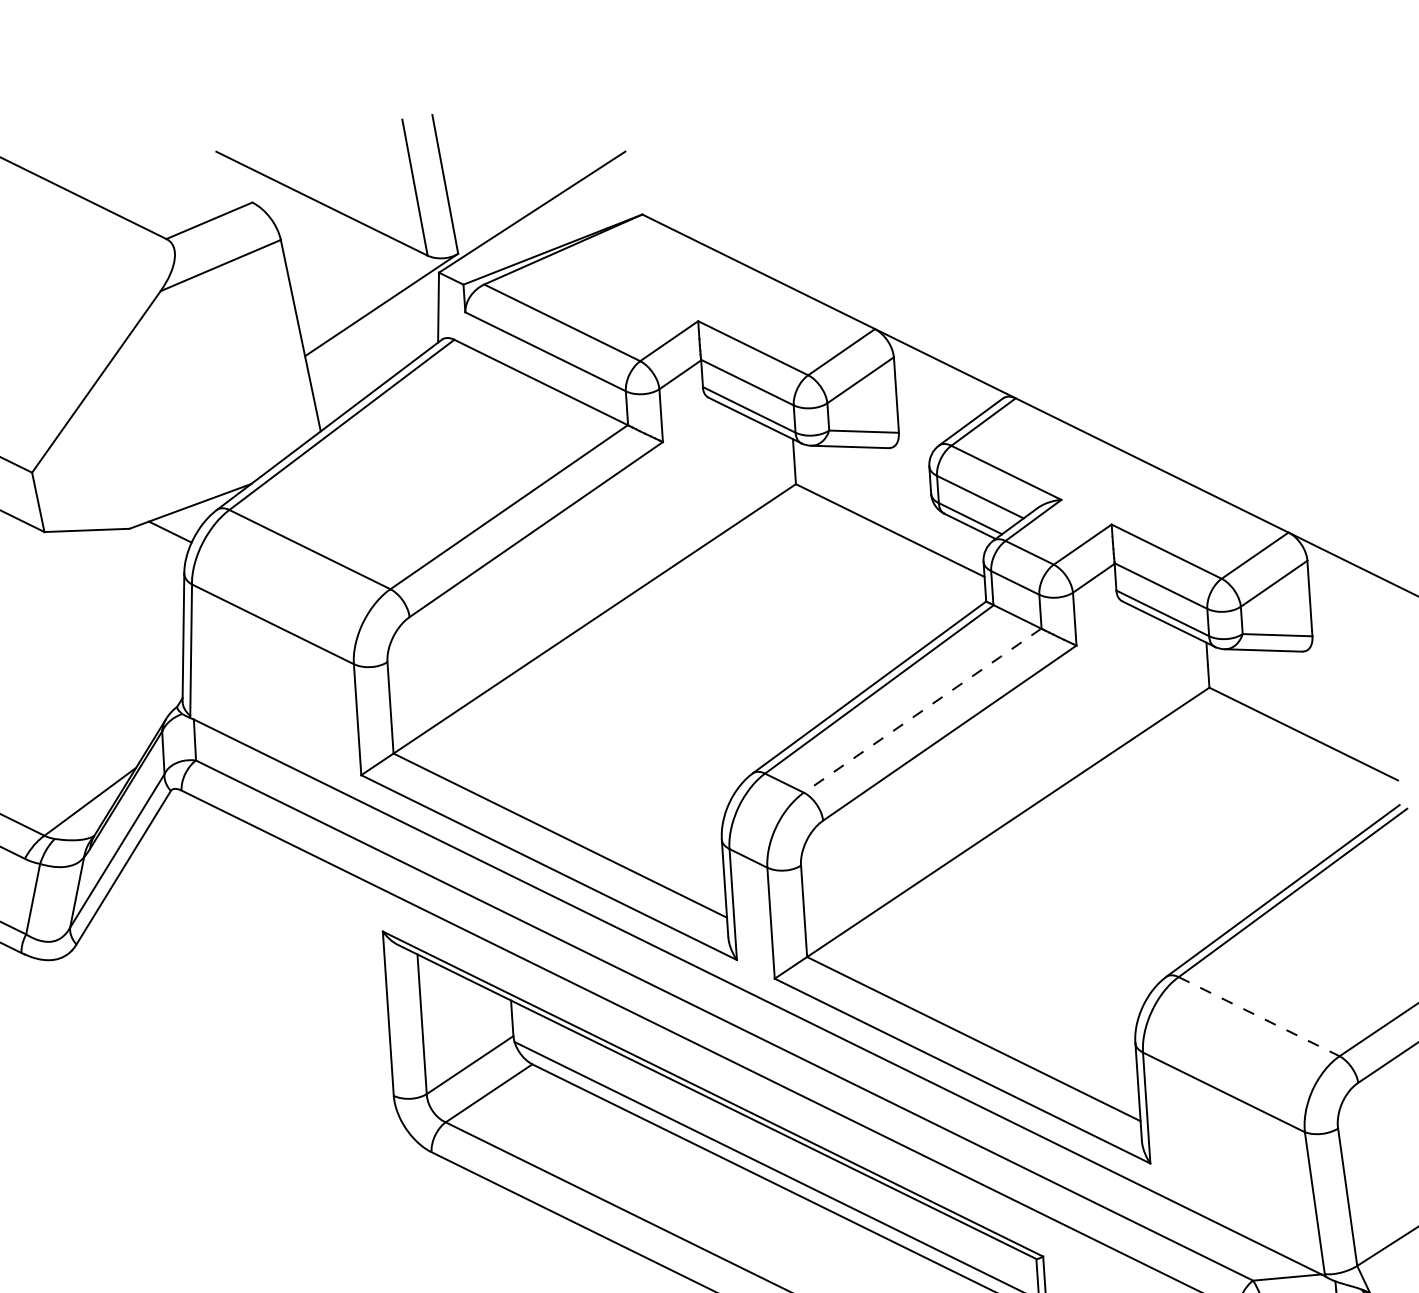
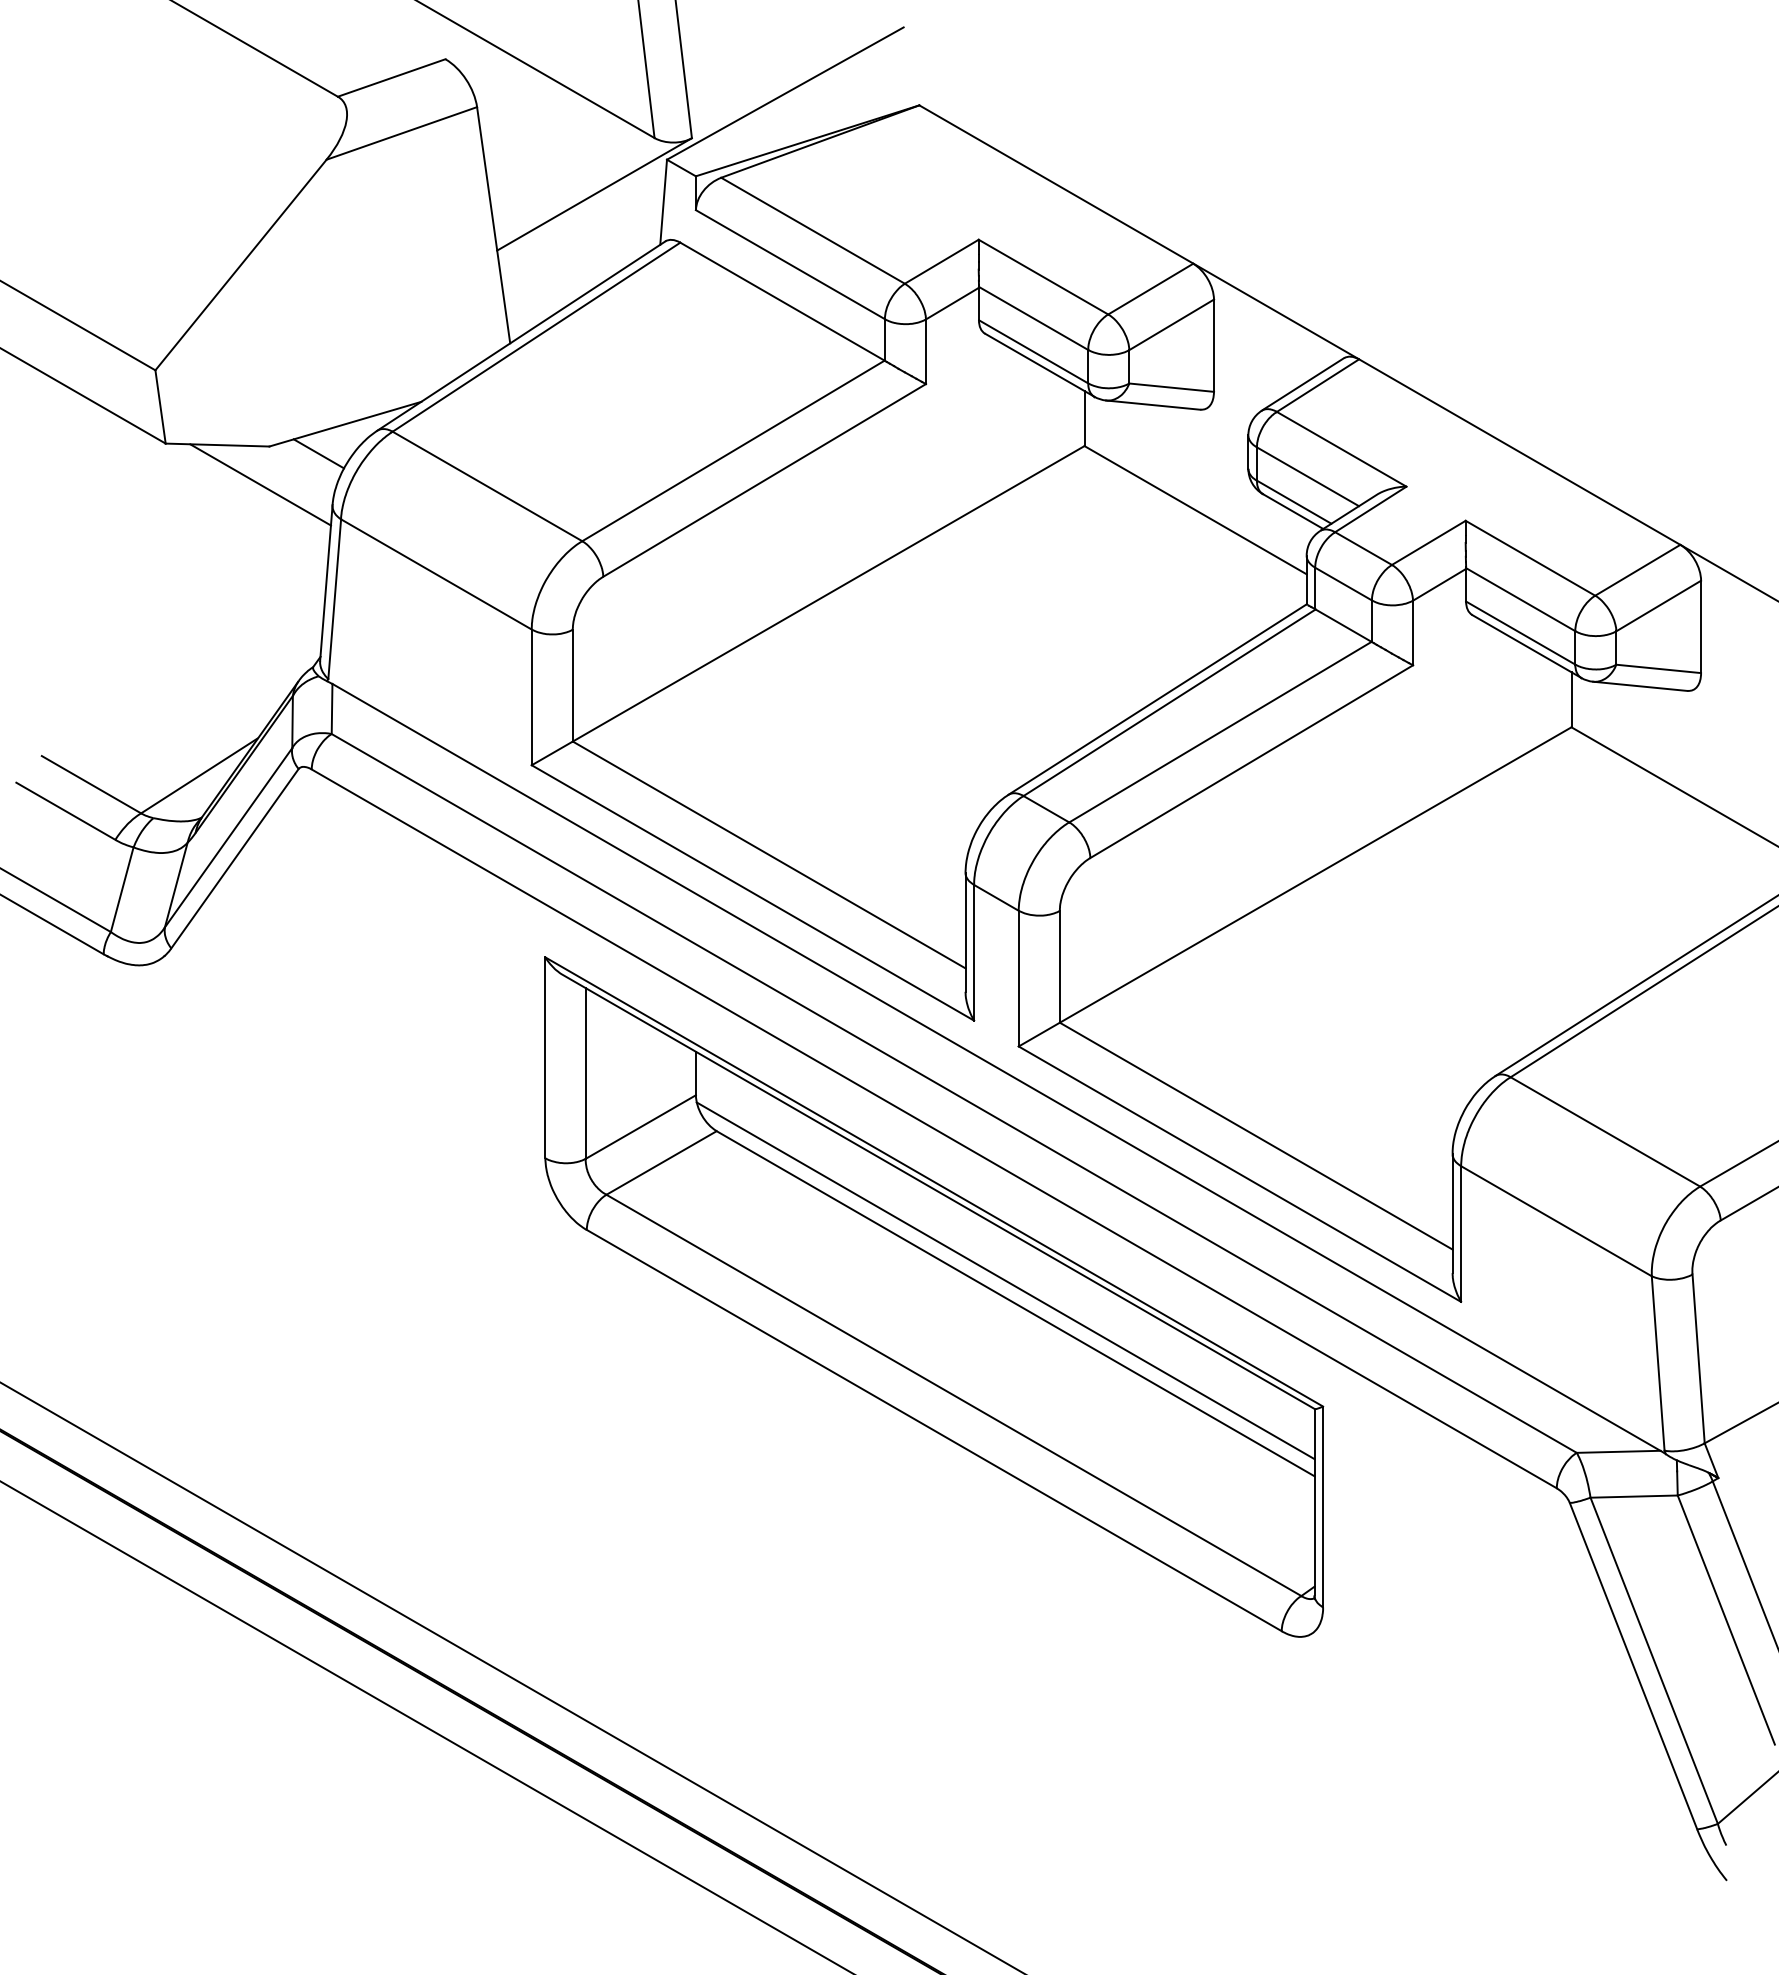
line: (124, 560) -> (260, 484), added
line: (922, 710) -> (1220, 732), dashed -> solid
line: (1259, 1017) -> (1605, 1132), dashed -> solid

